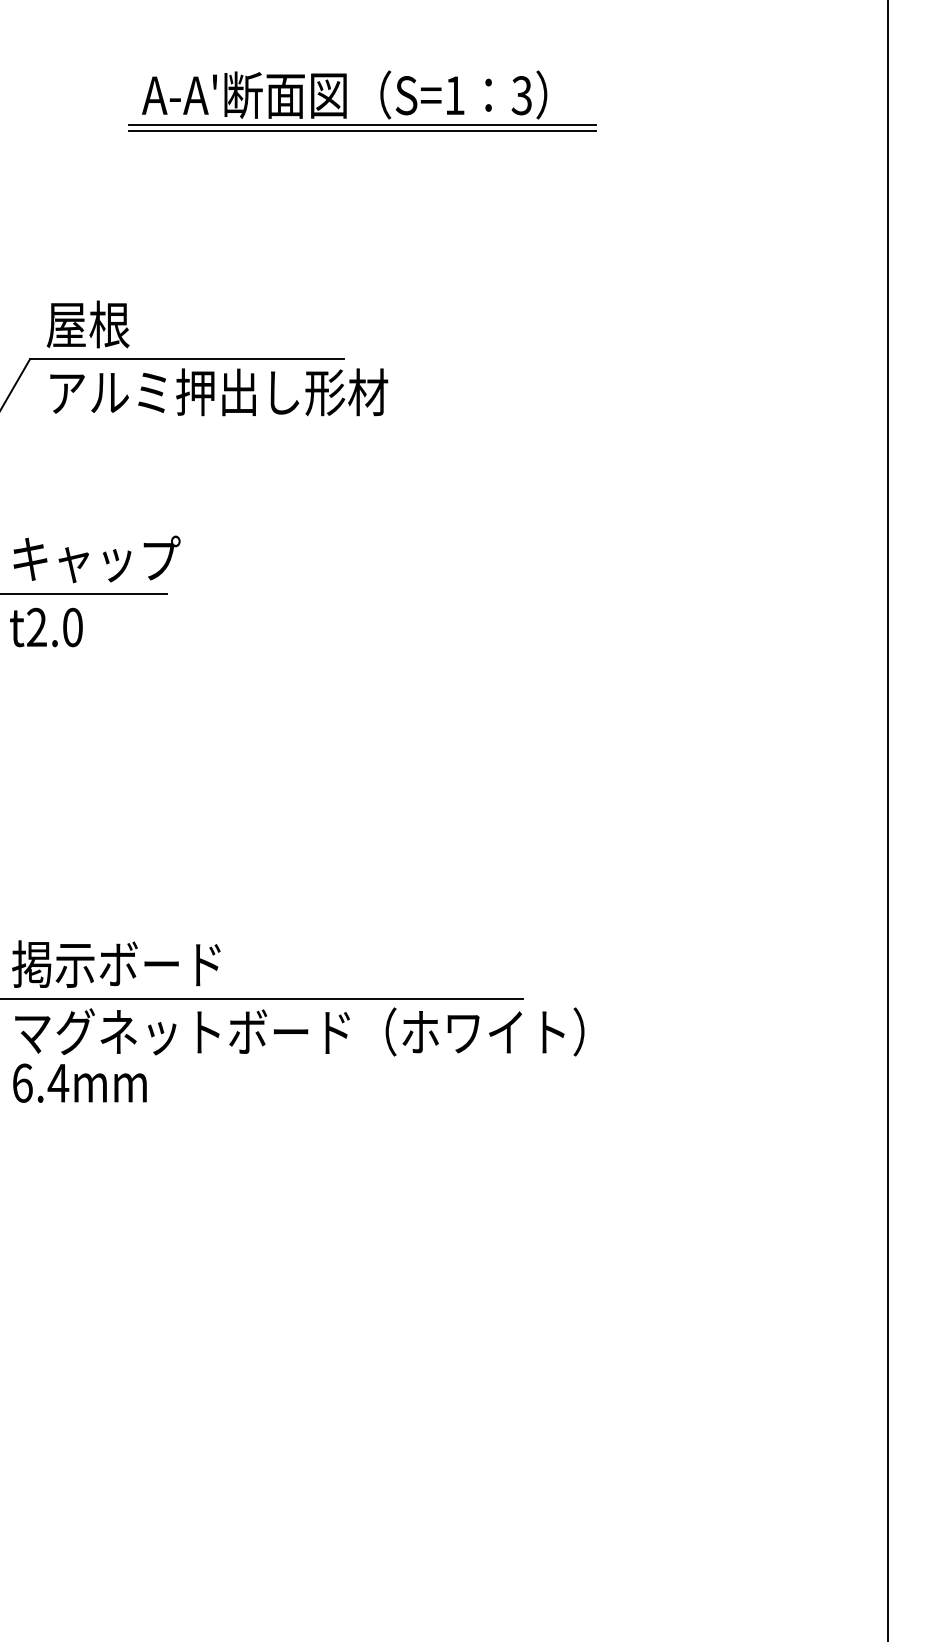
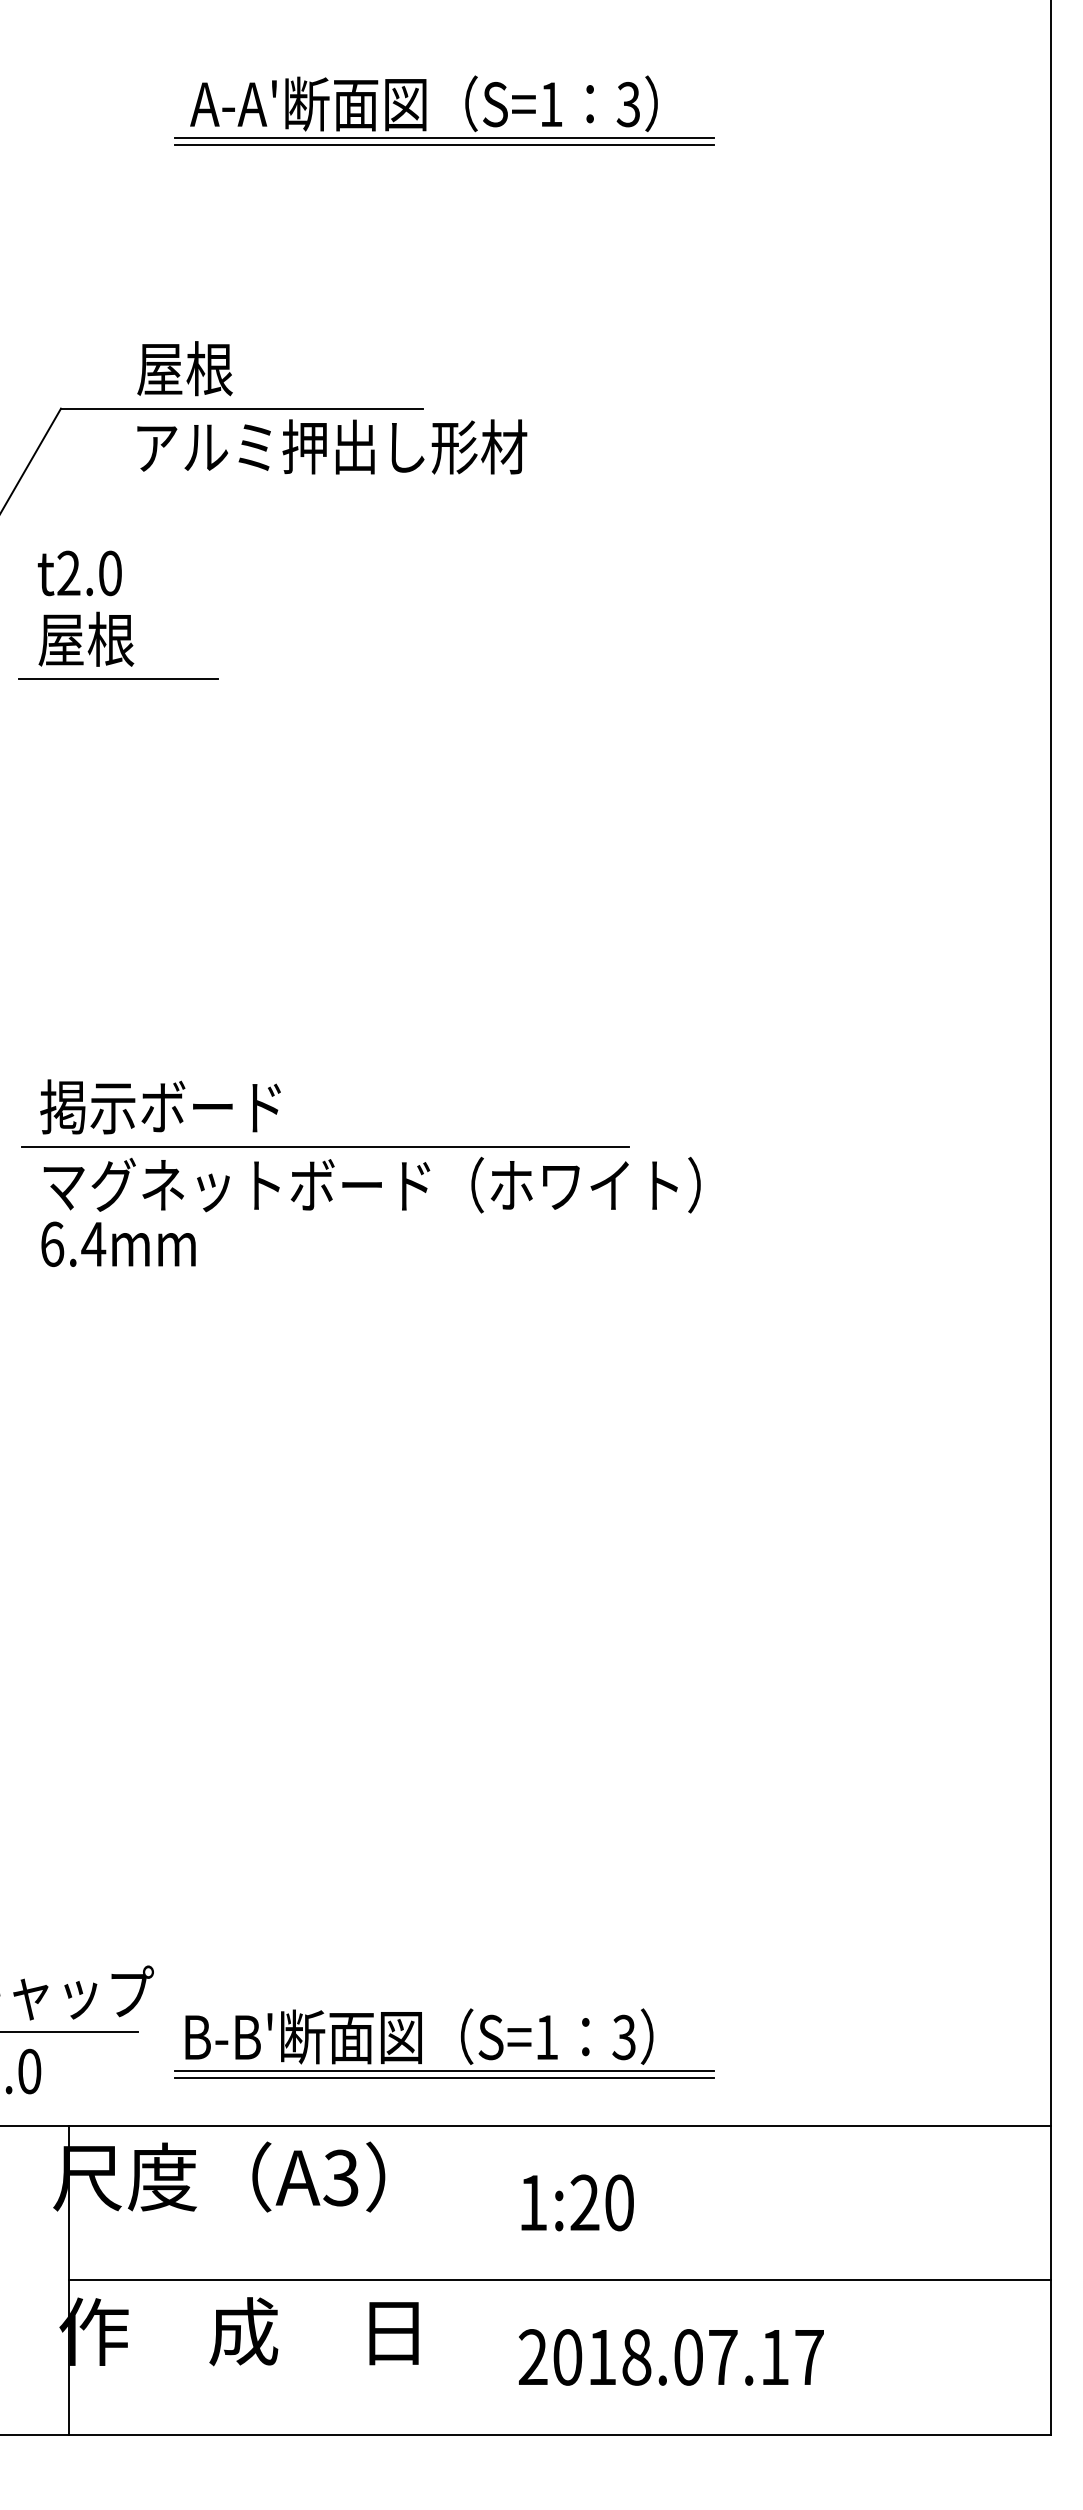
text: (87, 324) -> (184, 368), moved
text: (219, 391) -> (332, 446), moved
text: (95, 559) -> (136, 639), キャップ -> 屋根
text: (46, 627) -> (79, 573), moved

